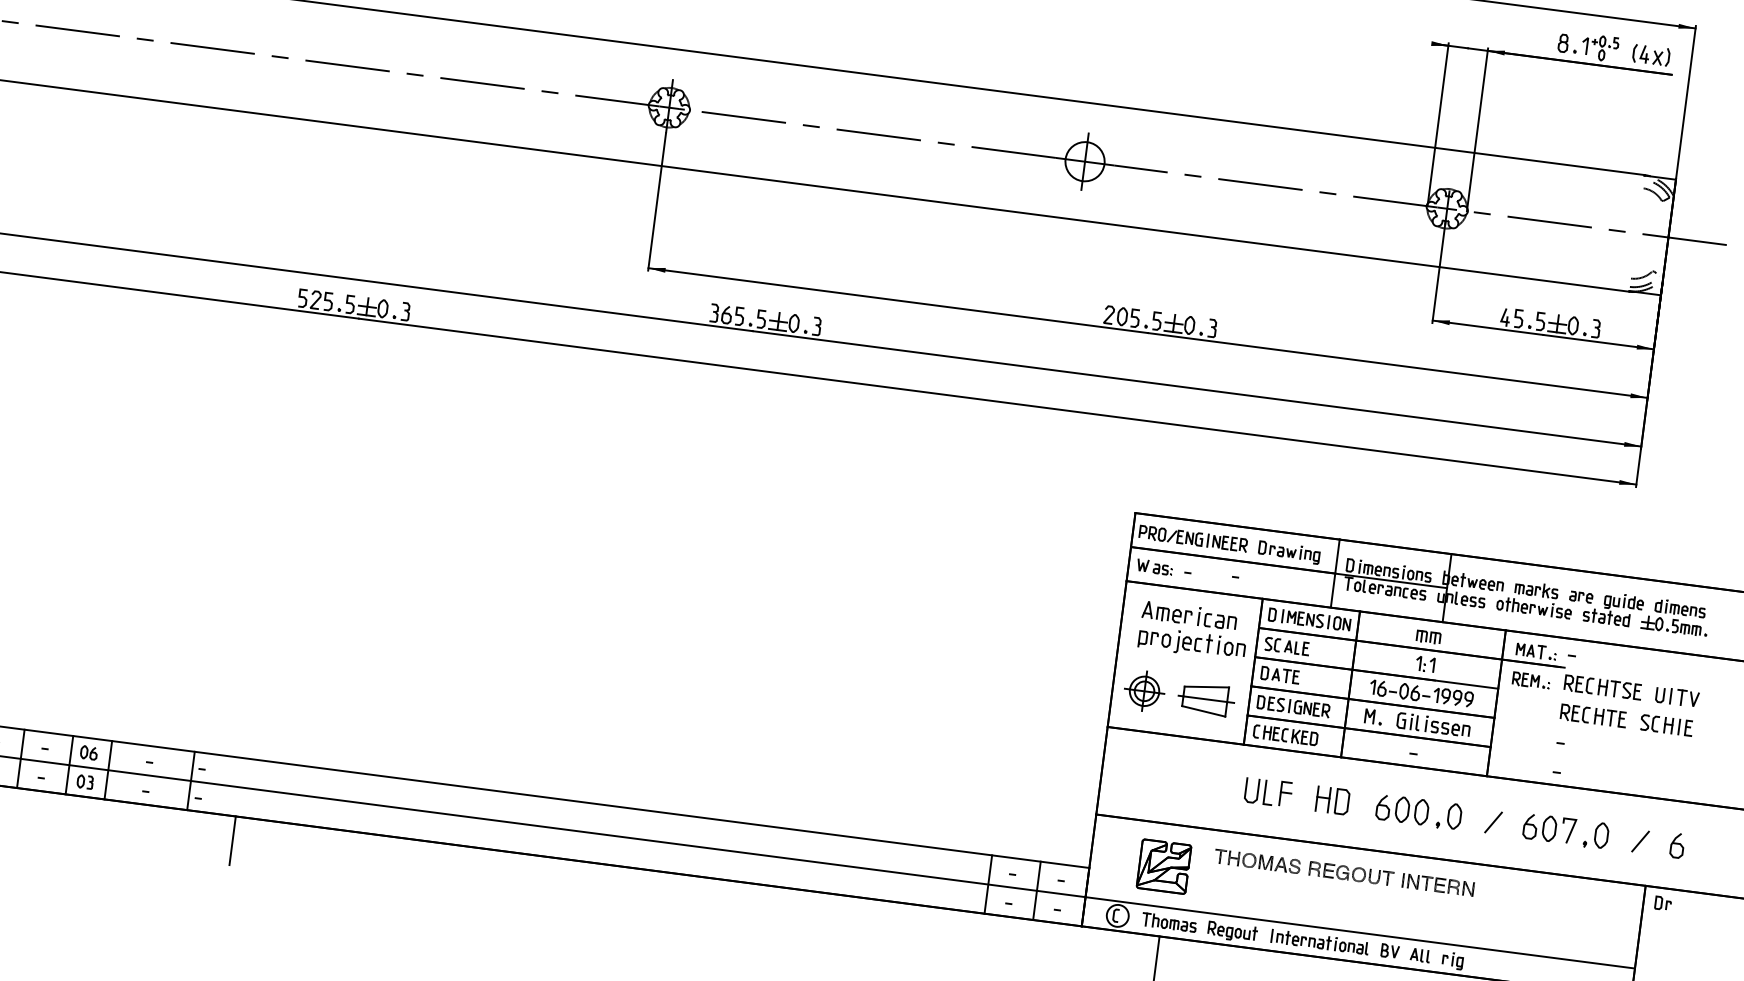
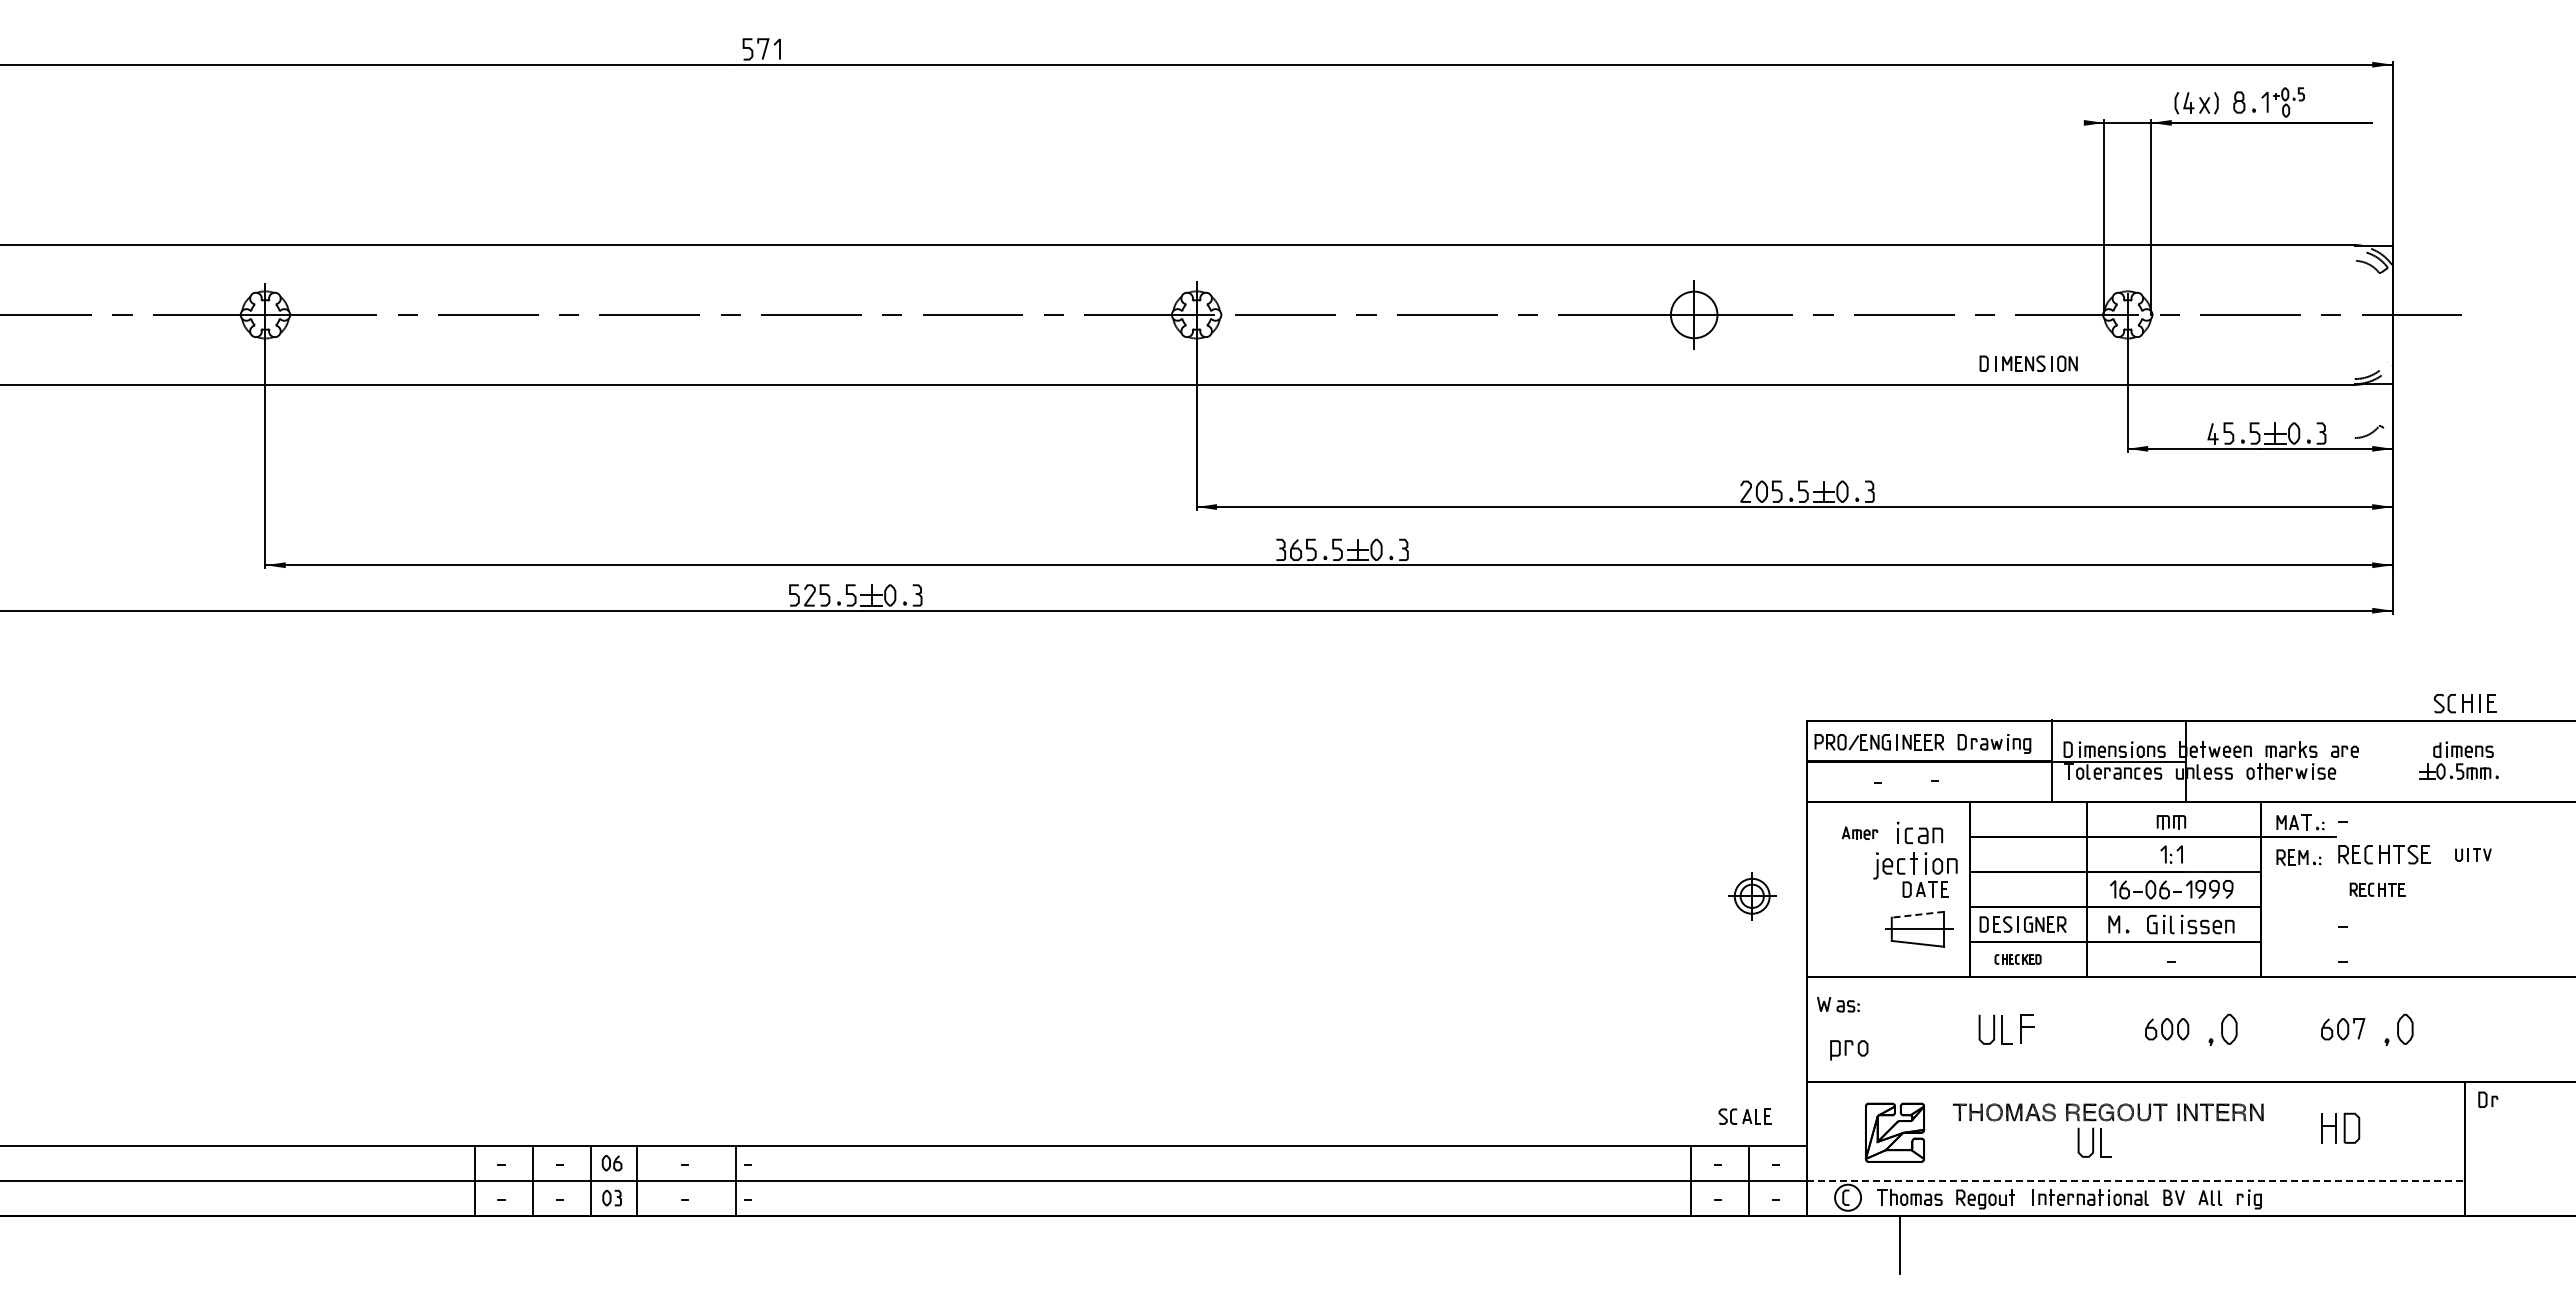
part: (1651, 55) -> (2196, 103), moved
part: (1644, 274) -> (2369, 431), moved
part: (1154, 567) -> (1838, 1004), moved
part: (1613, 608) -> (2384, 760), removed
part: (1166, 611) -> (1859, 832), size x0.6
part: (1309, 619) -> (2028, 363), moved
part: (1154, 640) -> (1849, 1050), moved
part: (1286, 646) -> (1744, 1116), moved
part: (1280, 675) -> (1925, 889), moved
line: (1206, 686) -> (1917, 914), solid -> dashed
part: (1144, 691) -> (1752, 896), moved
part: (1677, 696) -> (2473, 854), size x0.7
part: (1593, 715) -> (2377, 889), size x0.7
part: (1667, 725) -> (2465, 703), moved
part: (1285, 735) -> (2017, 959), size x0.6
part: (1332, 800) -> (2340, 1127), moved
part: (1402, 809) -> (2167, 1028), size x0.7
line: (1493, 822) -> (2275, 1030), removed
part: (1550, 828) -> (2343, 1028), size x0.7
line: (232, 840) -> (794, 1244), removed
line: (1640, 841) -> (2451, 1030), removed
curve: (1677, 844) -> (2496, 1028), removed
part: (1329, 896) -> (2094, 1142), added
line: (1360, 932) -> (2136, 1180), solid -> dashed

